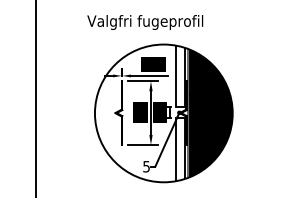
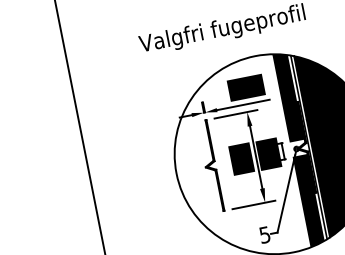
fill: (180, 75) -> (287, 95), added
fill: (180, 149) -> (308, 200), added

